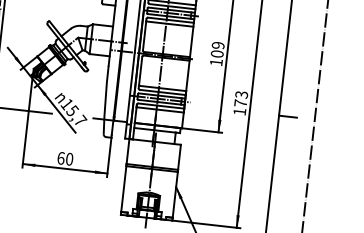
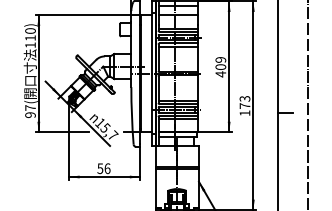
text: (215, 62) -> (220, 74), 109 -> 409
text: (64, 158) -> (103, 168), 60 -> 56

